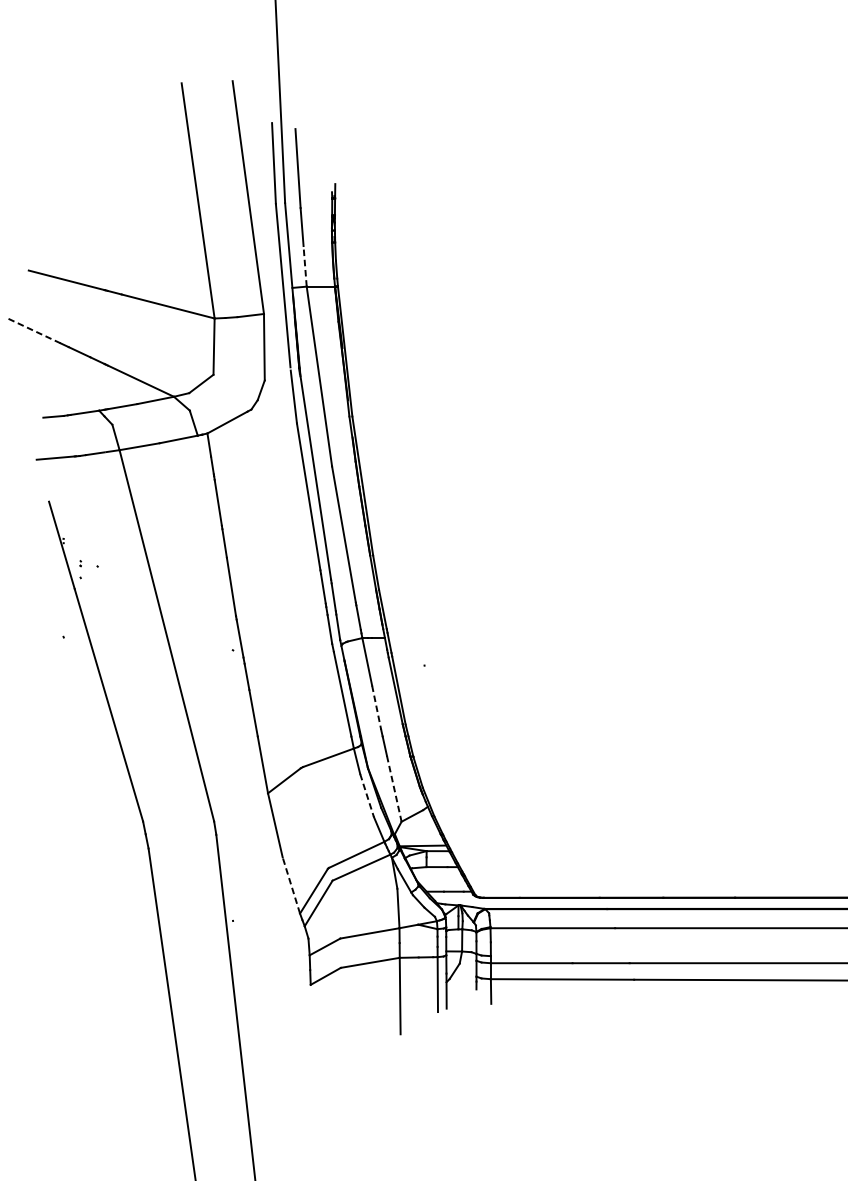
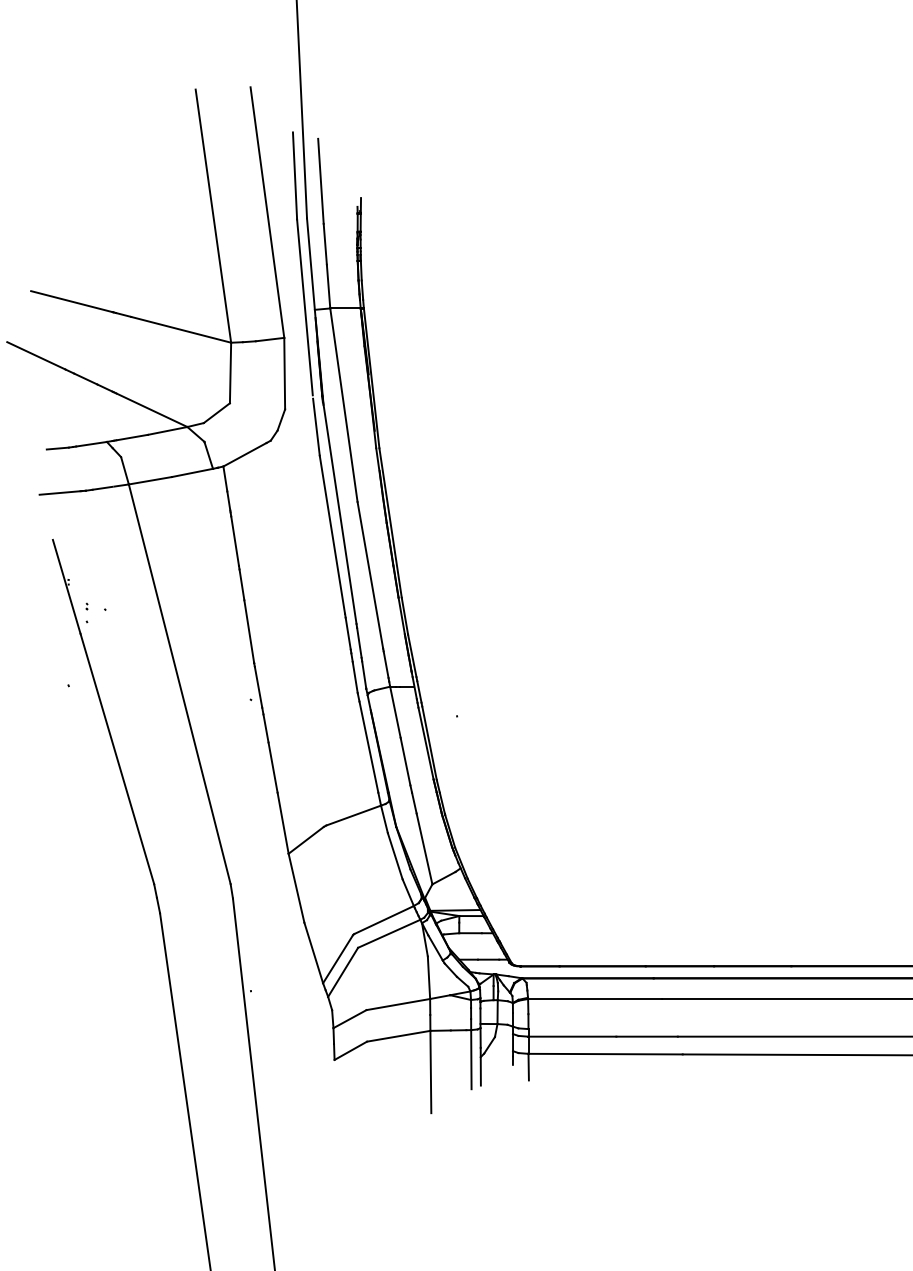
line: (305, 266) -> (328, 286), dashed -> solid
line: (32, 330) -> (35, 355), dashed -> solid
line: (376, 708) -> (405, 762), dashed -> solid
line: (394, 789) -> (424, 849), dashed -> solid
line: (367, 795) -> (395, 856), dashed -> solid
line: (291, 885) -> (313, 952), dashed -> solid

